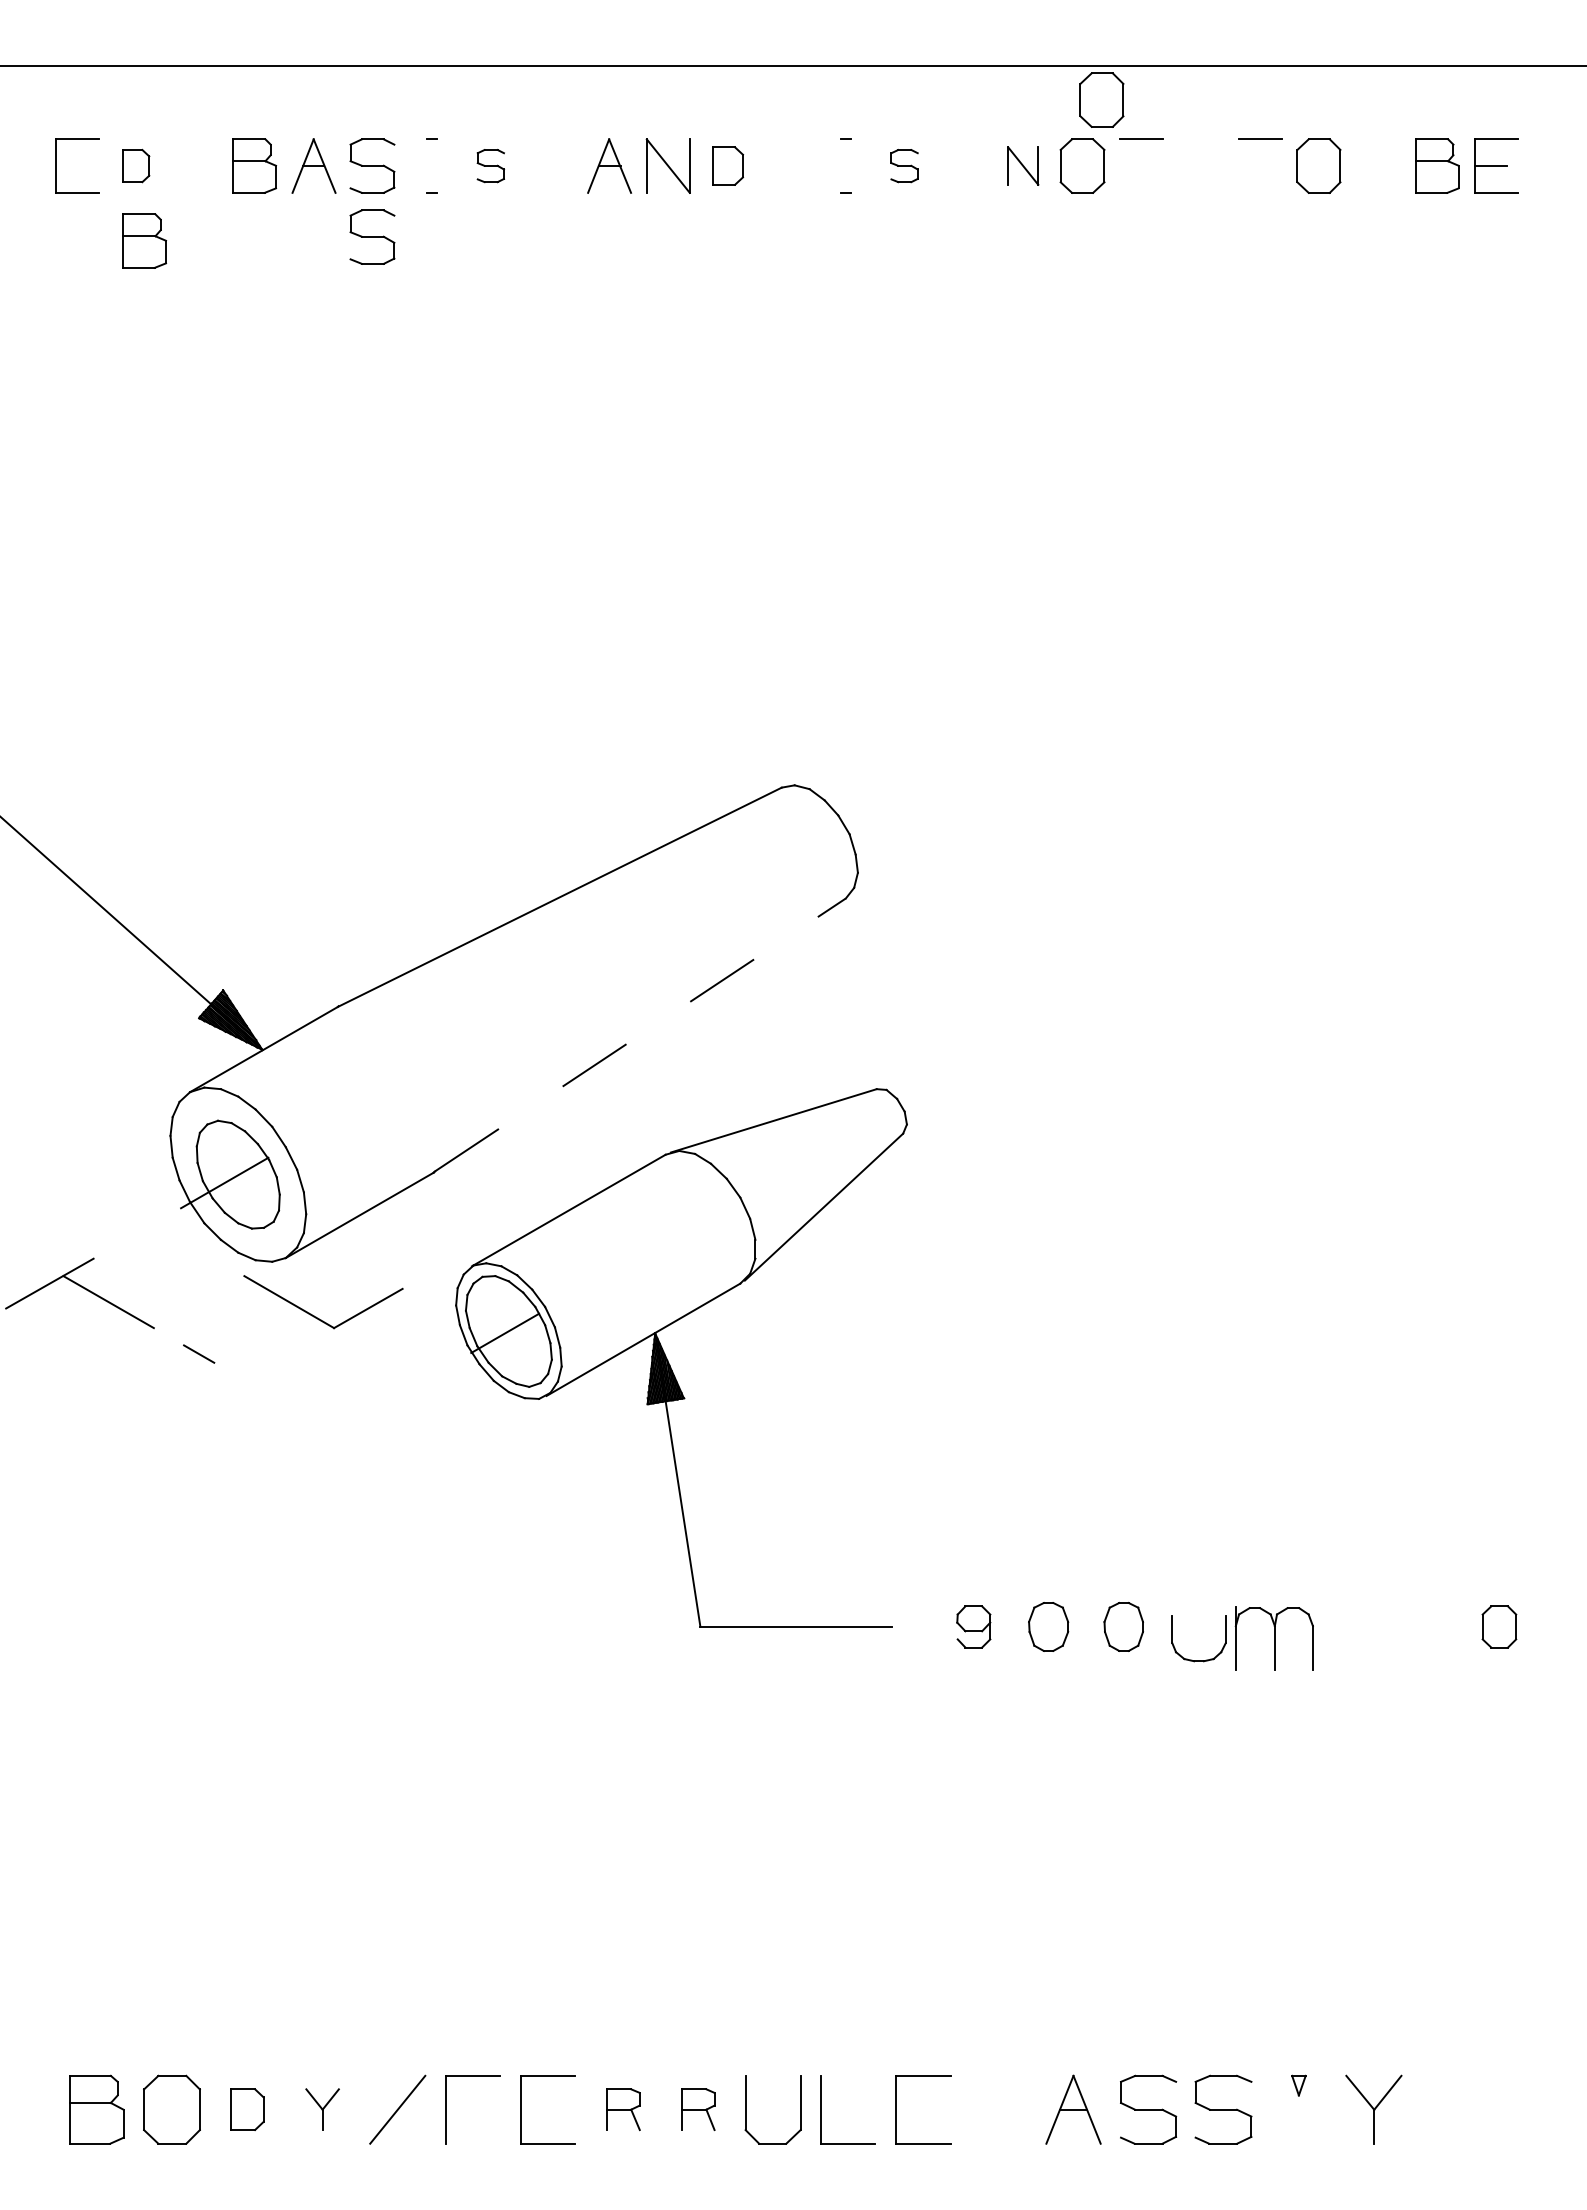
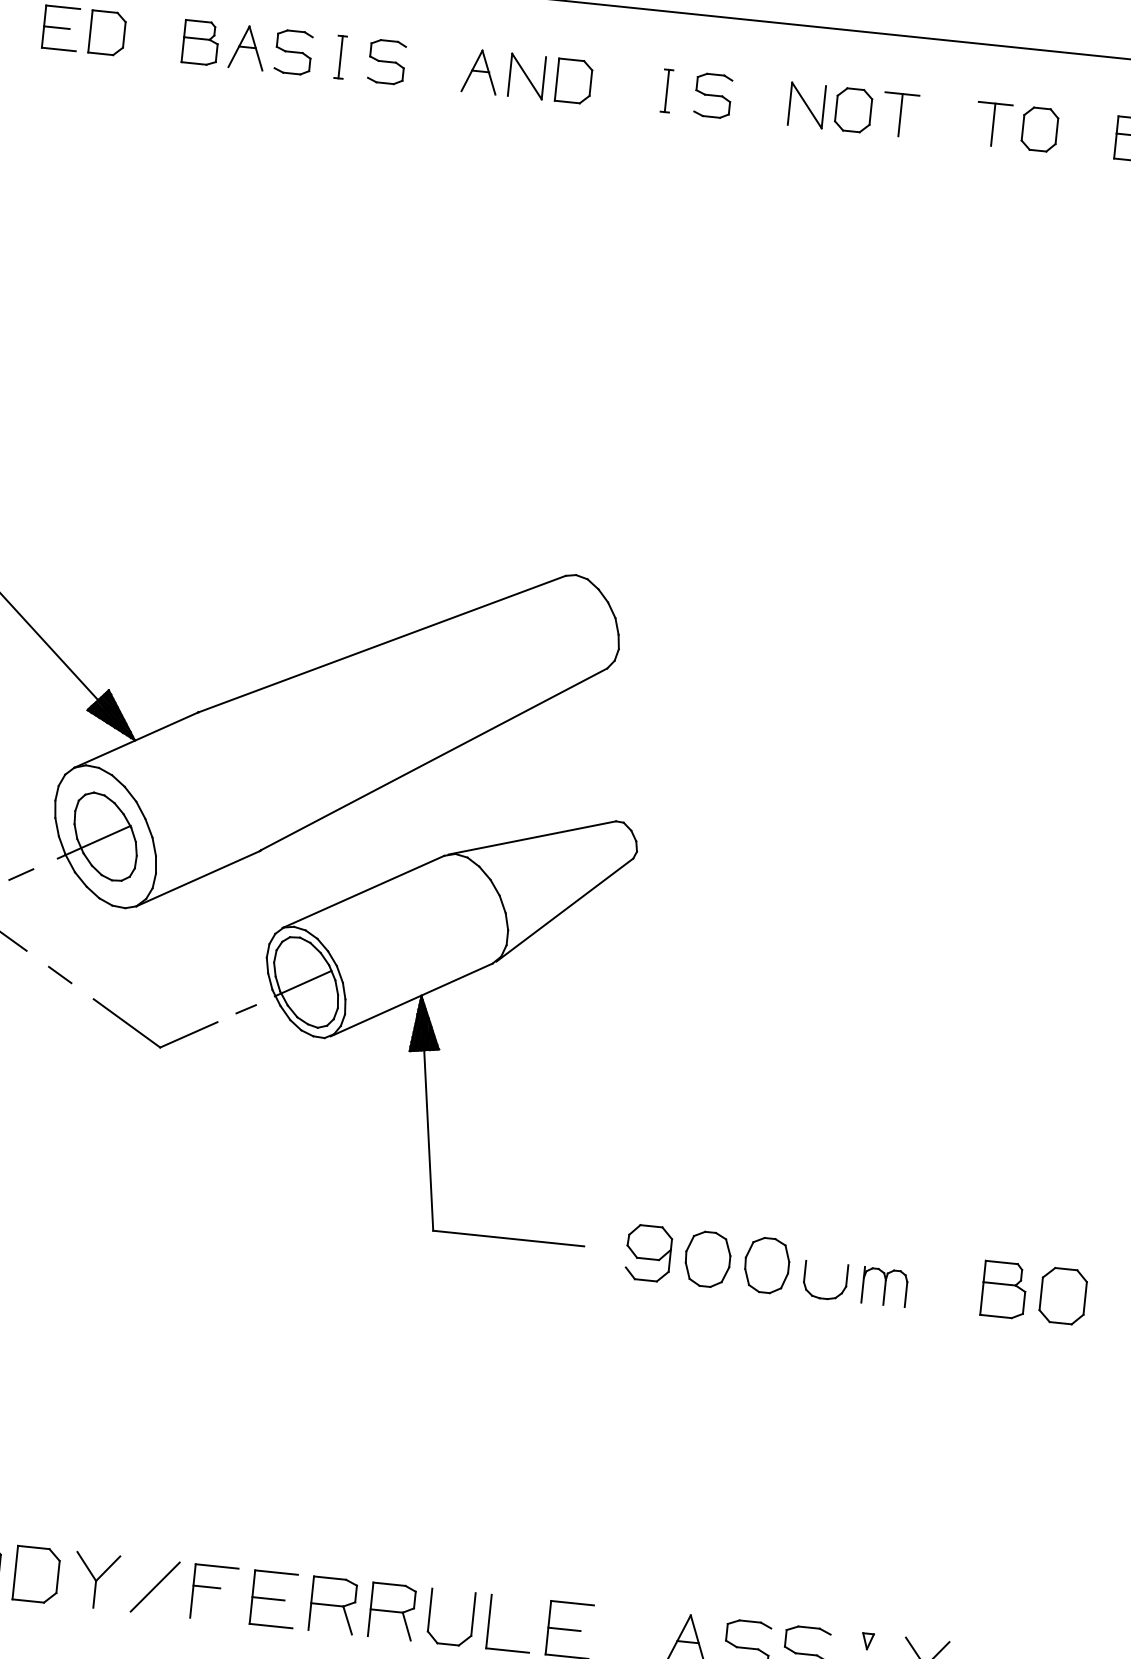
part: (1101, 99) -> (873, 59), removed
line: (71, 165) -> (56, 27), added
part: (136, 165) -> (107, 32), size x1.67
line: (432, 165) -> (341, 56), added
part: (490, 165) -> (386, 61), size x1.67
part: (727, 165) -> (573, 80), size x1.43
line: (845, 165) -> (666, 90), added
part: (904, 165) -> (713, 95), size x1.67
part: (1022, 165) -> (806, 104), size x1.43
line: (1142, 165) -> (900, 114), added
line: (1259, 165) -> (993, 124), added
part: (372, 236) -> (287, 107), removed
part: (144, 240) -> (107, 92), removed
line: (640, 1034) -> (434, 758), dashed -> solid
line: (137, 1232) -> (21, 874), added
part: (316, 1316) -> (147, 1036), moved
line: (436, 1372) -> (245, 1008), added
part: (973, 1626) -> (648, 1252), size x1.67
part: (1048, 1626) -> (707, 1259), size x1.43
part: (1123, 1626) -> (766, 1265), size x1.43
part: (1424, 1626) -> (1004, 1289), added
part: (1499, 1626) -> (1063, 1295), size x1.67
part: (1274, 1638) -> (884, 1286), size x0.71
line: (462, 2102) -> (206, 1586), added
part: (247, 2109) -> (36, 1574), size x1.67
part: (322, 2109) -> (95, 1580), size x1.67
line: (541, 2109) -> (268, 1598), added
part: (623, 2109) -> (333, 1605), size x1.67
part: (698, 2109) -> (392, 1611), size x1.67
line: (916, 2109) -> (564, 1629), added

